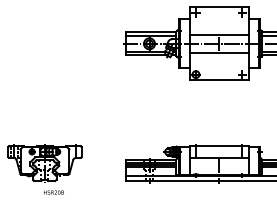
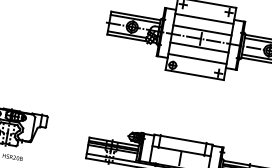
line: (218, 23) -> (203, 18), added
line: (218, 64) -> (196, 59), added

